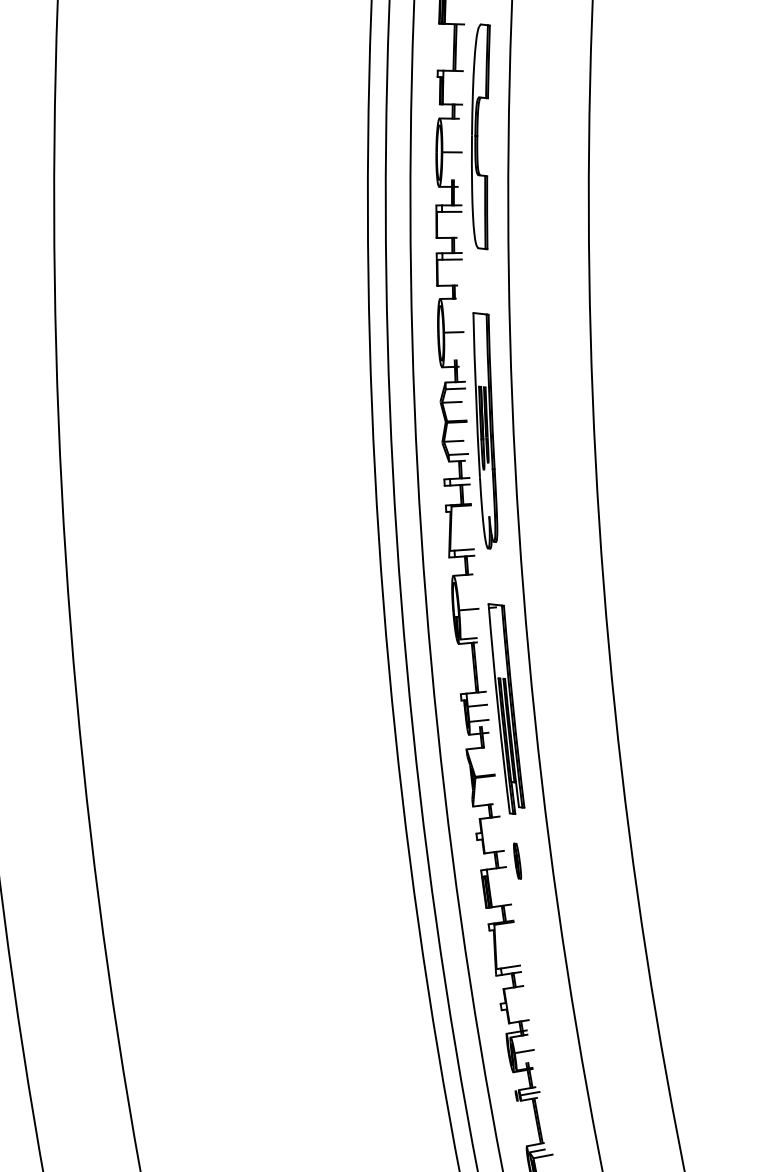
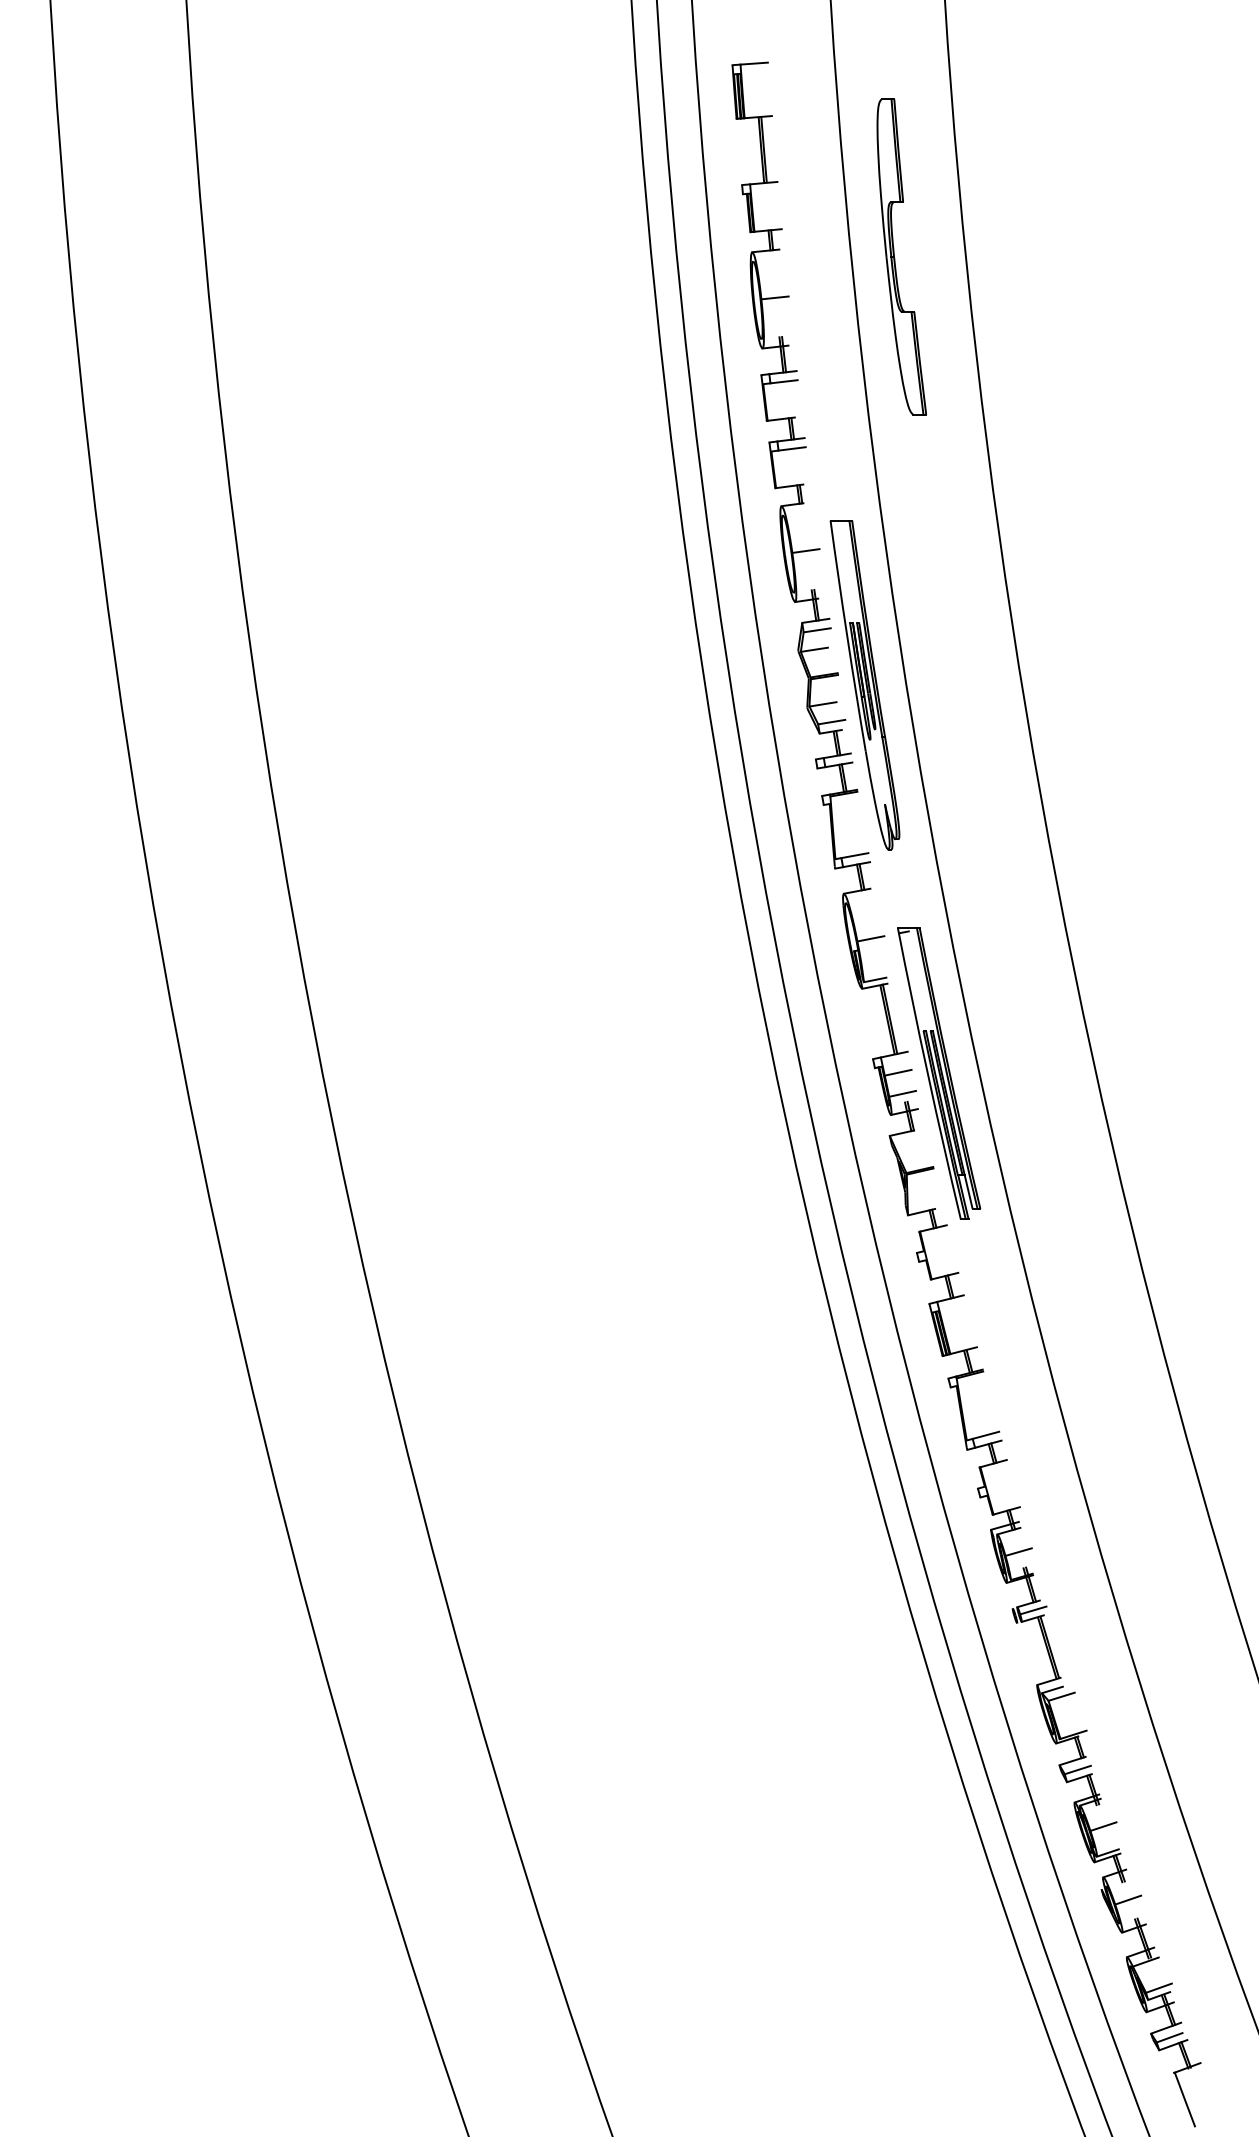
part: (478, 137) -> (895, 258), moved
part: (517, 861) -> (978, 1285), removed

